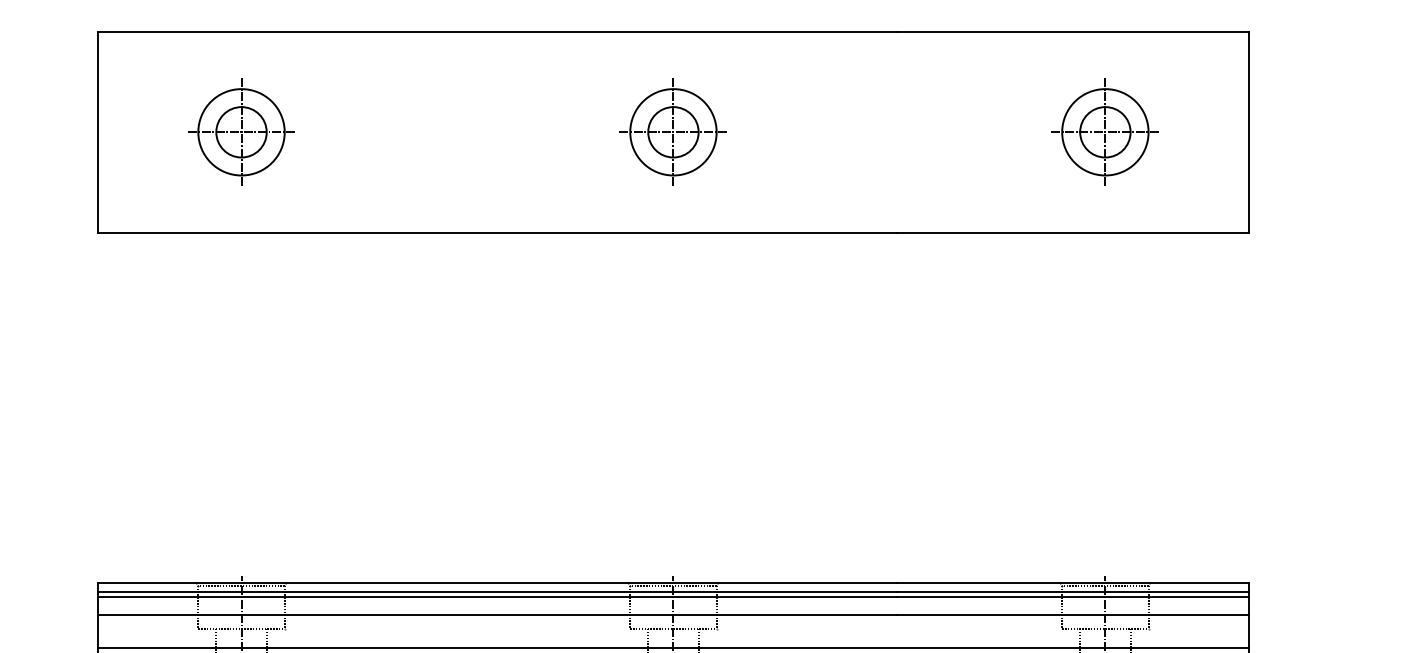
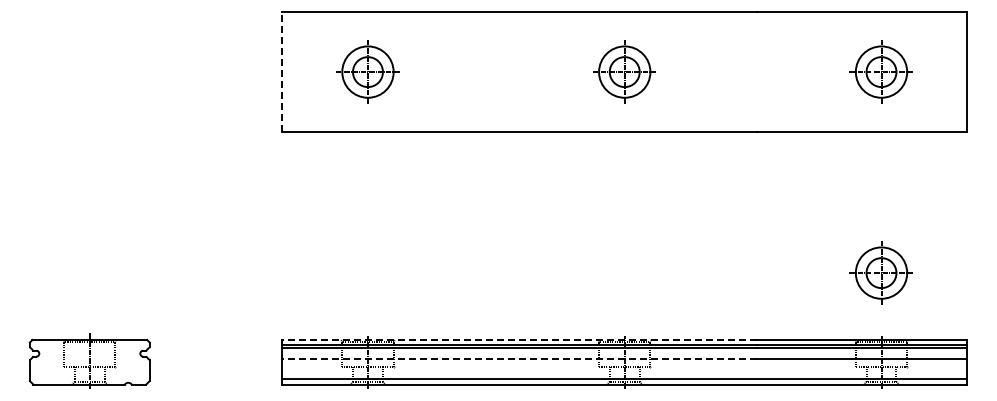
line: (97, 132) -> (282, 72), solid -> dashed
part: (1103, 469) -> (880, 272), added
line: (496, 583) -> (519, 340), solid -> dashed
line: (496, 615) -> (519, 359), solid -> dashed

